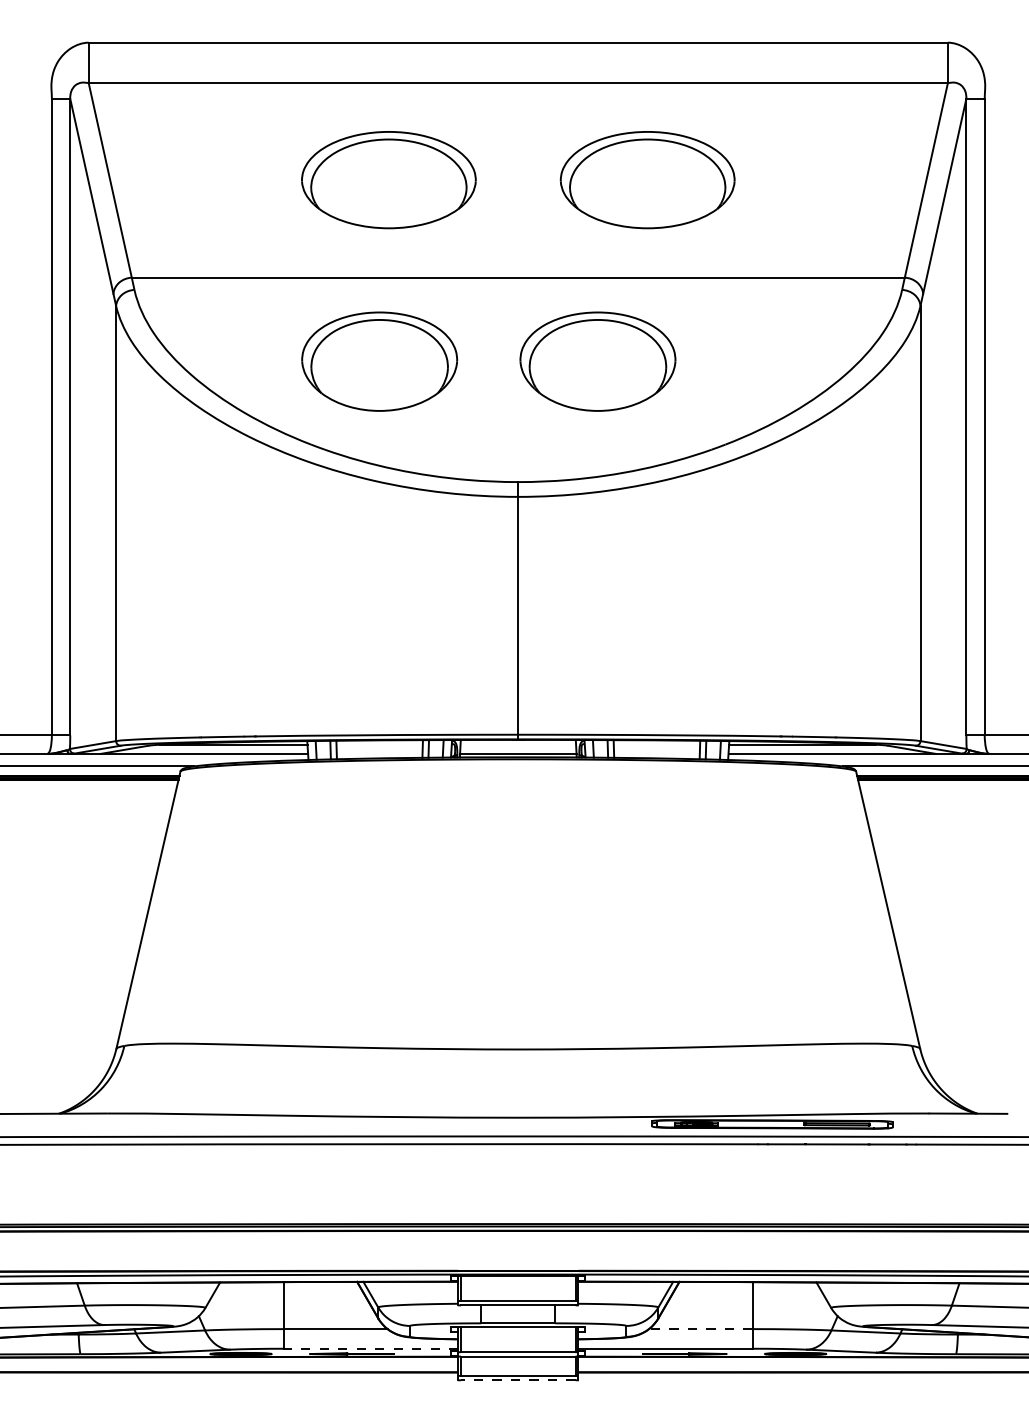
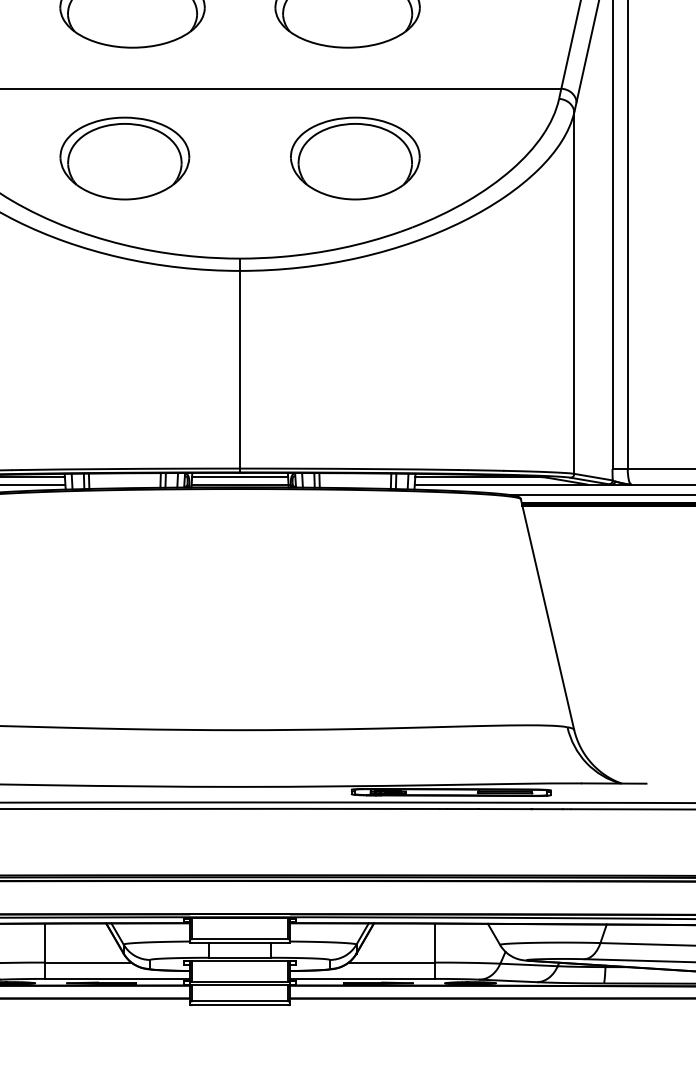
part: (597, 361) -> (354, 158), moved
line: (518, 744) -> (240, 476), added
line: (700, 1329) -> (391, 962), dashed -> solid
line: (370, 1348) -> (117, 978), dashed -> solid
line: (517, 1380) -> (239, 1005), dashed -> solid

